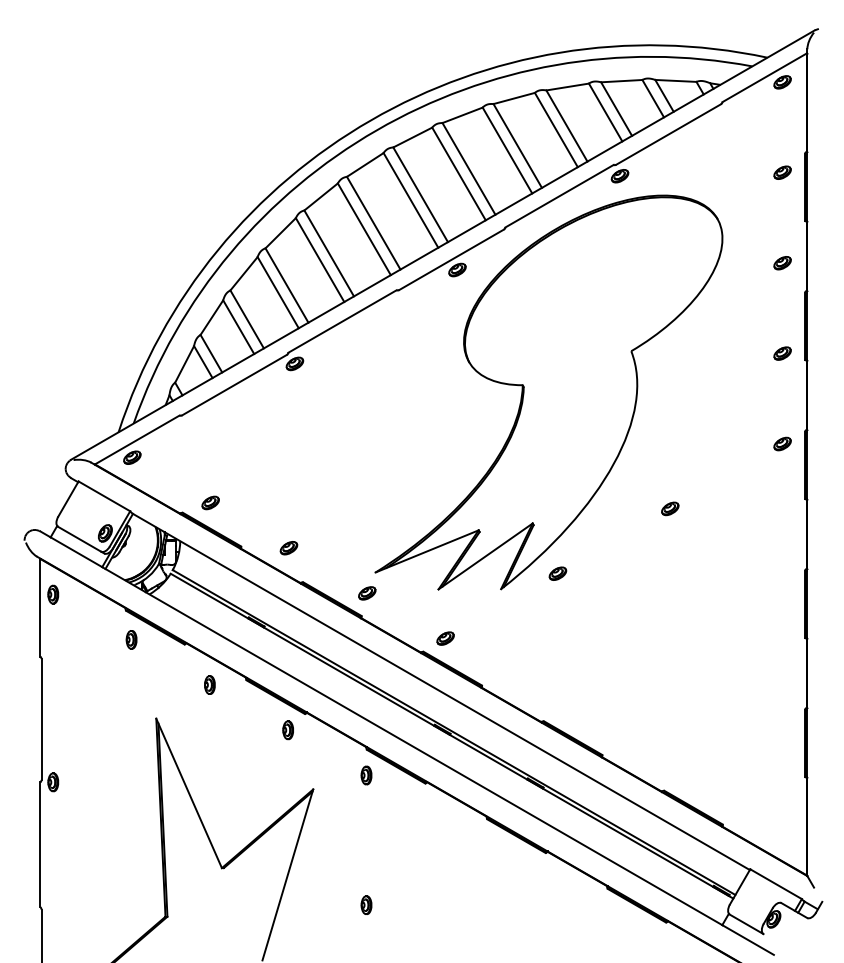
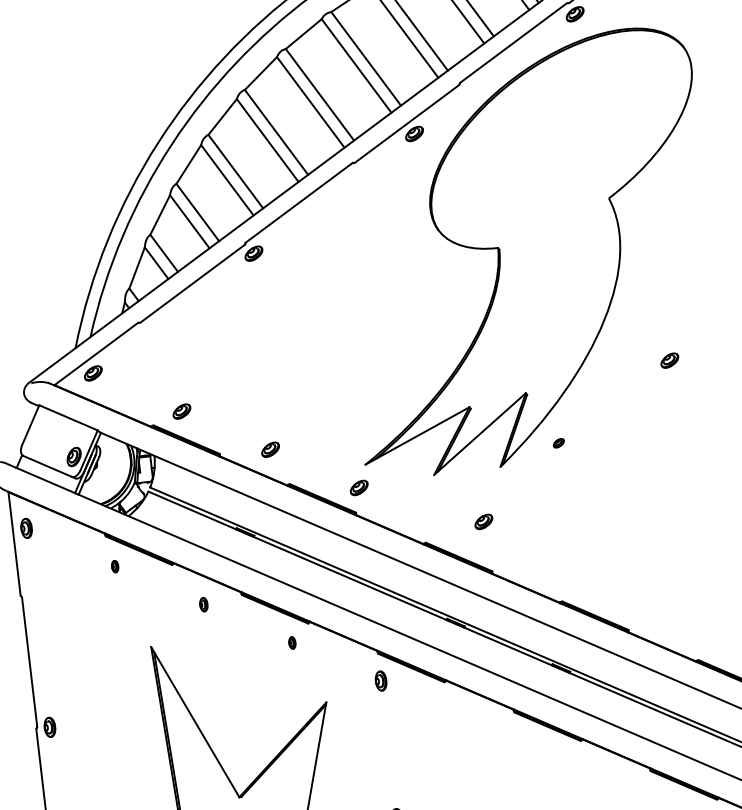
part: (557, 573) -> (558, 443), size x0.6
part: (445, 638) -> (483, 521), moved
part: (131, 639) -> (115, 566), size x0.6
part: (209, 684) -> (203, 604), size x0.7
part: (287, 730) -> (291, 643), size x0.6

